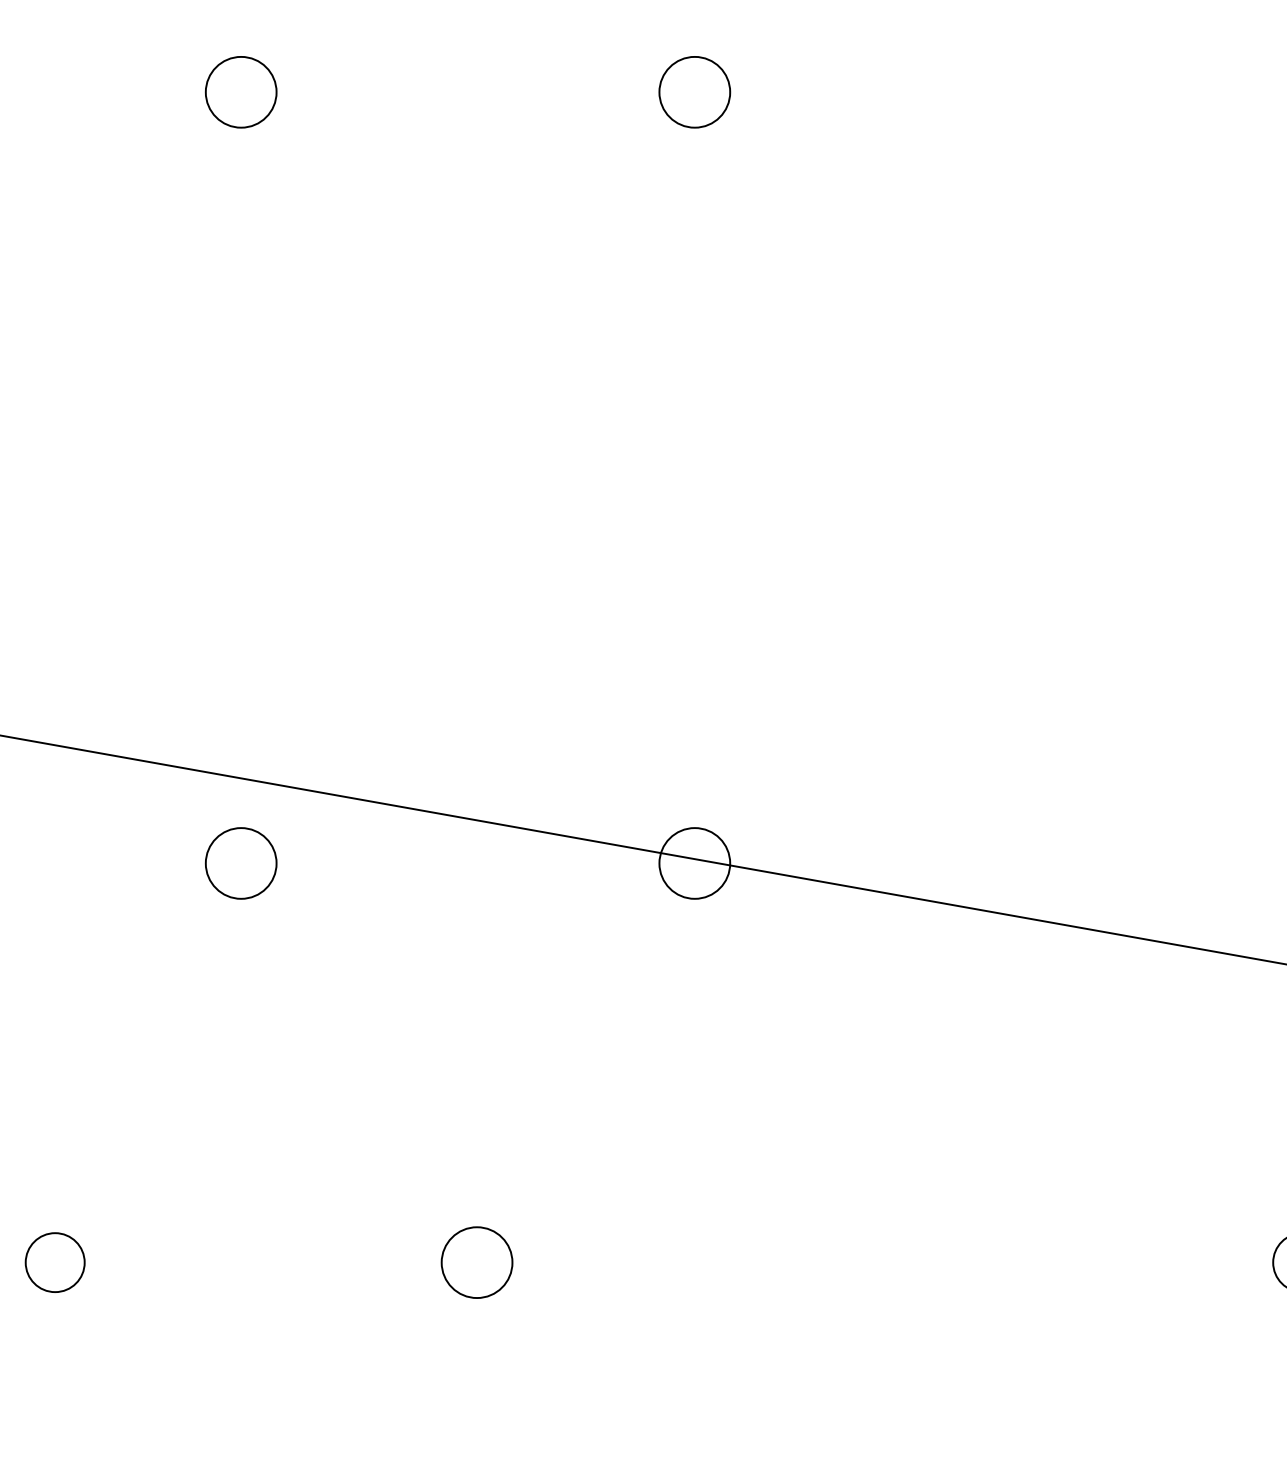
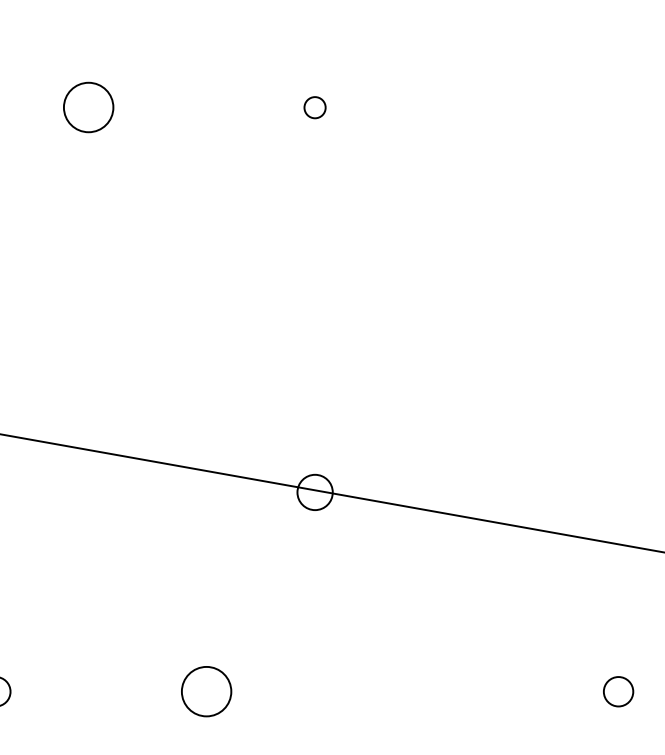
circle: (240, 92) -> (88, 107), size x1.4
circle: (693, 92) -> (314, 107), size x0.6
circle: (240, 861) -> (88, 491), removed
circle: (475, 1262) -> (205, 691), size x1.4

